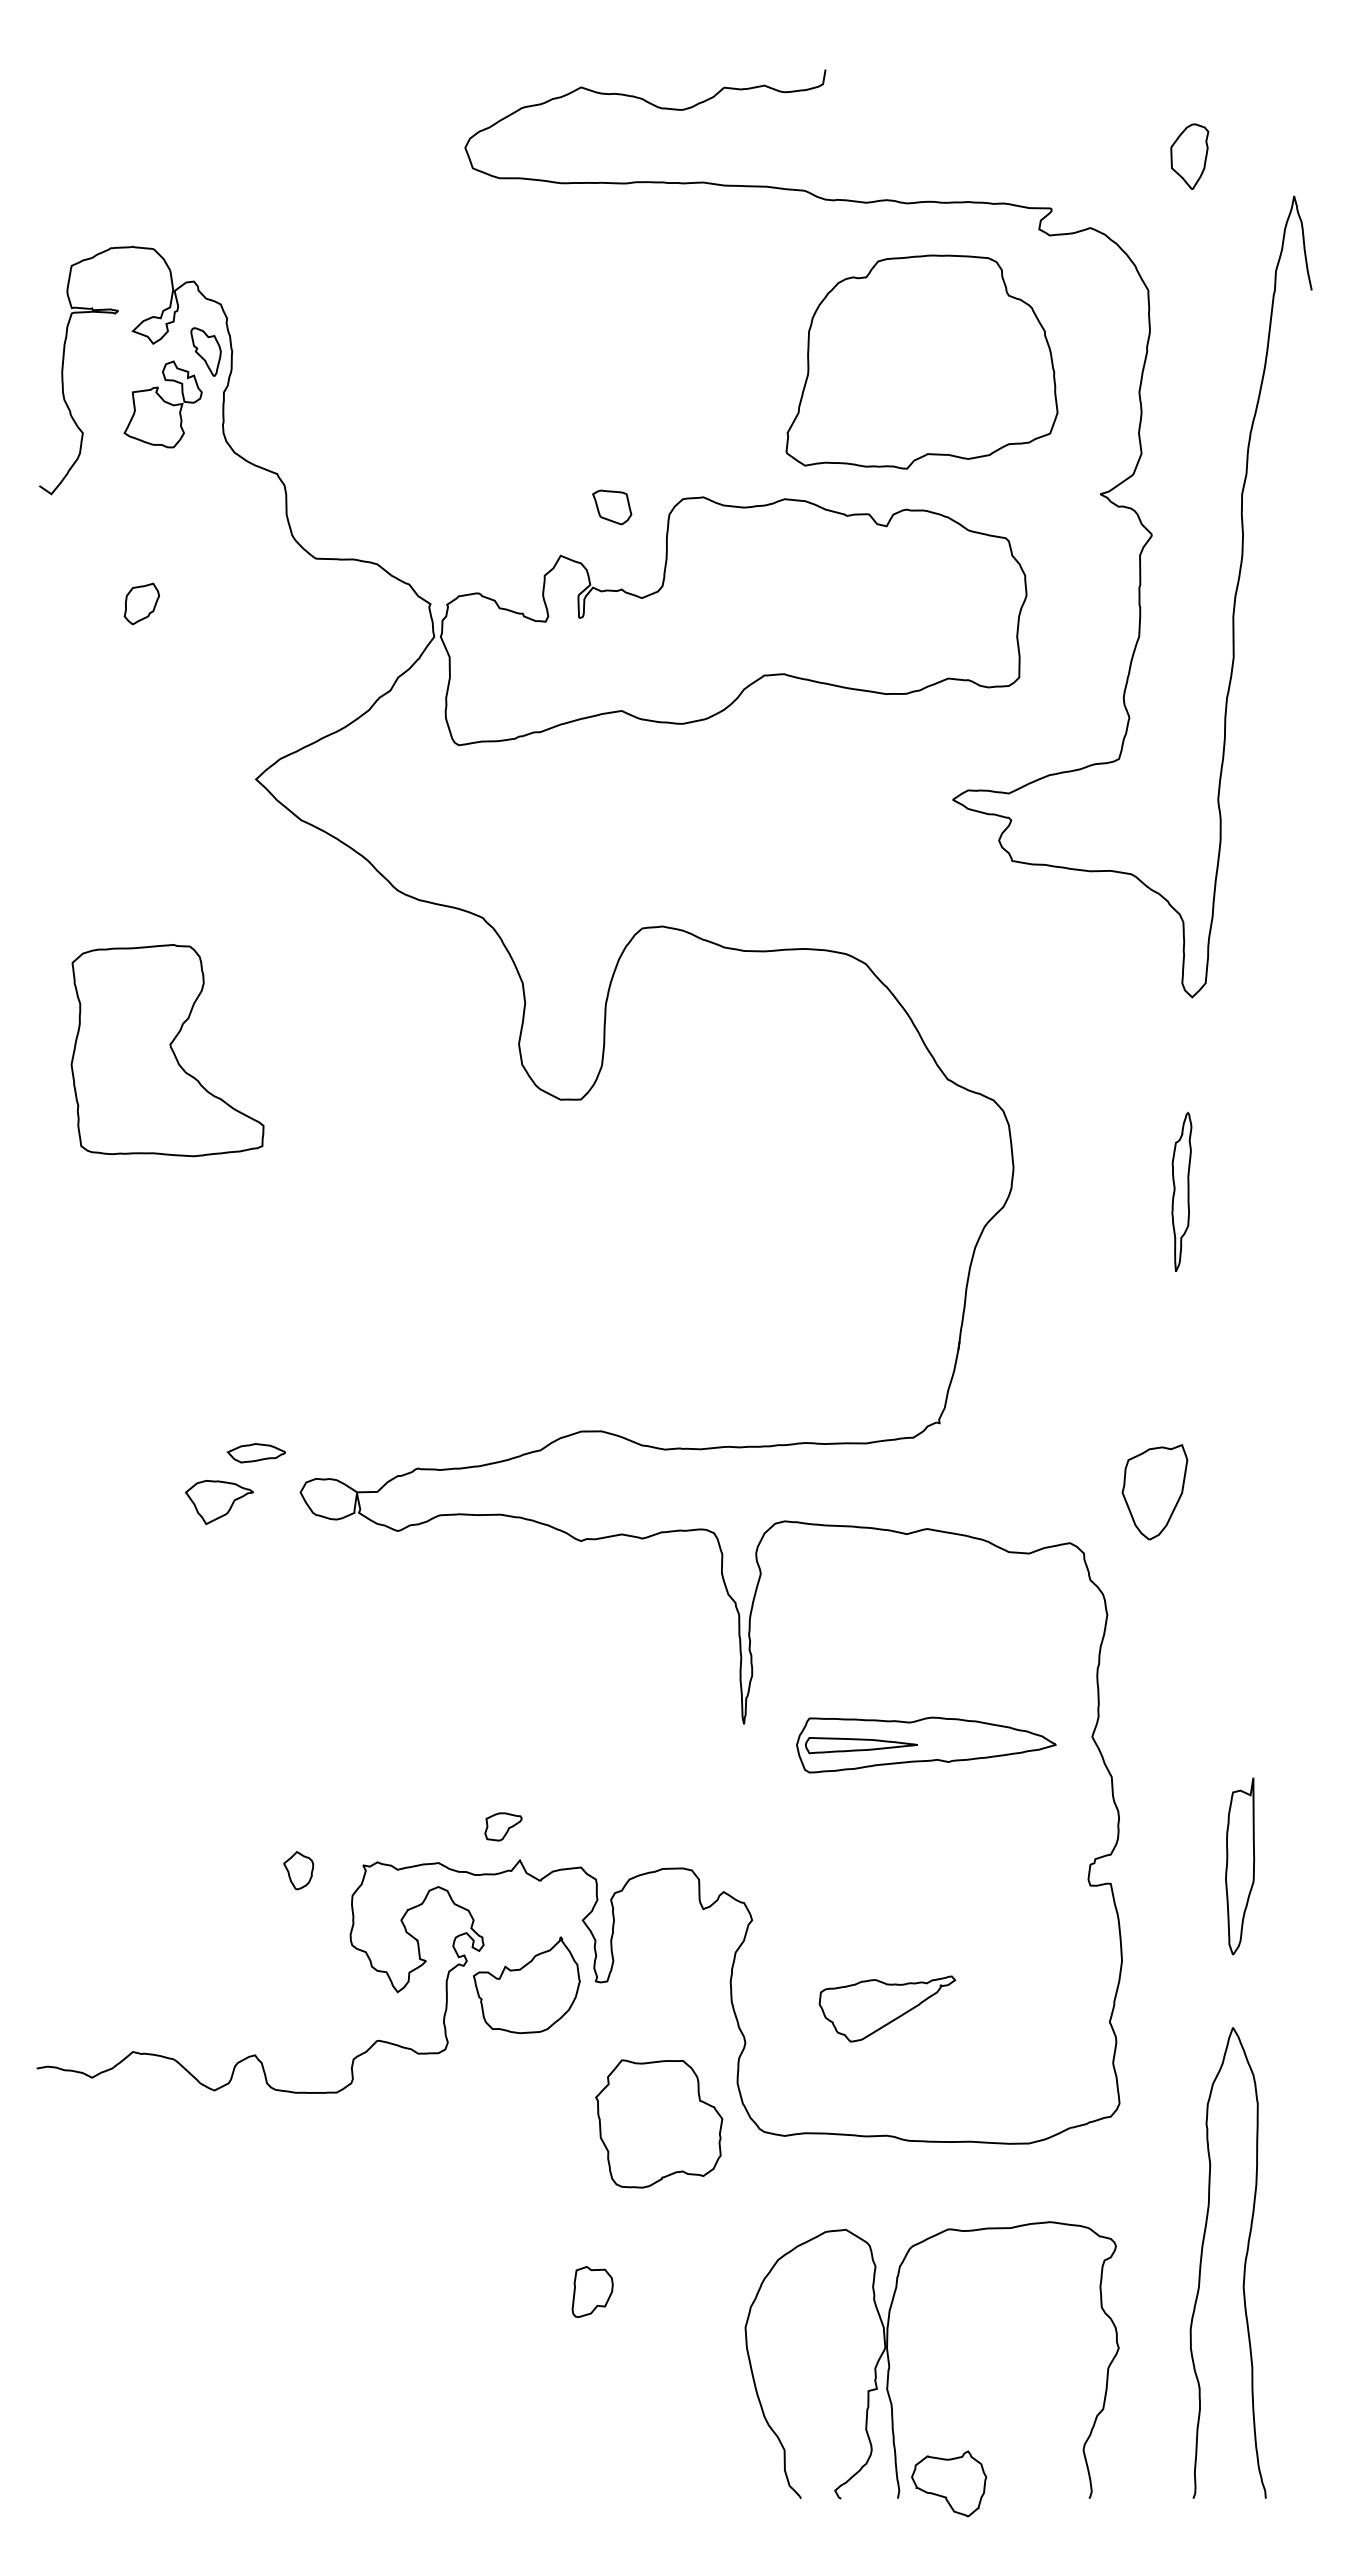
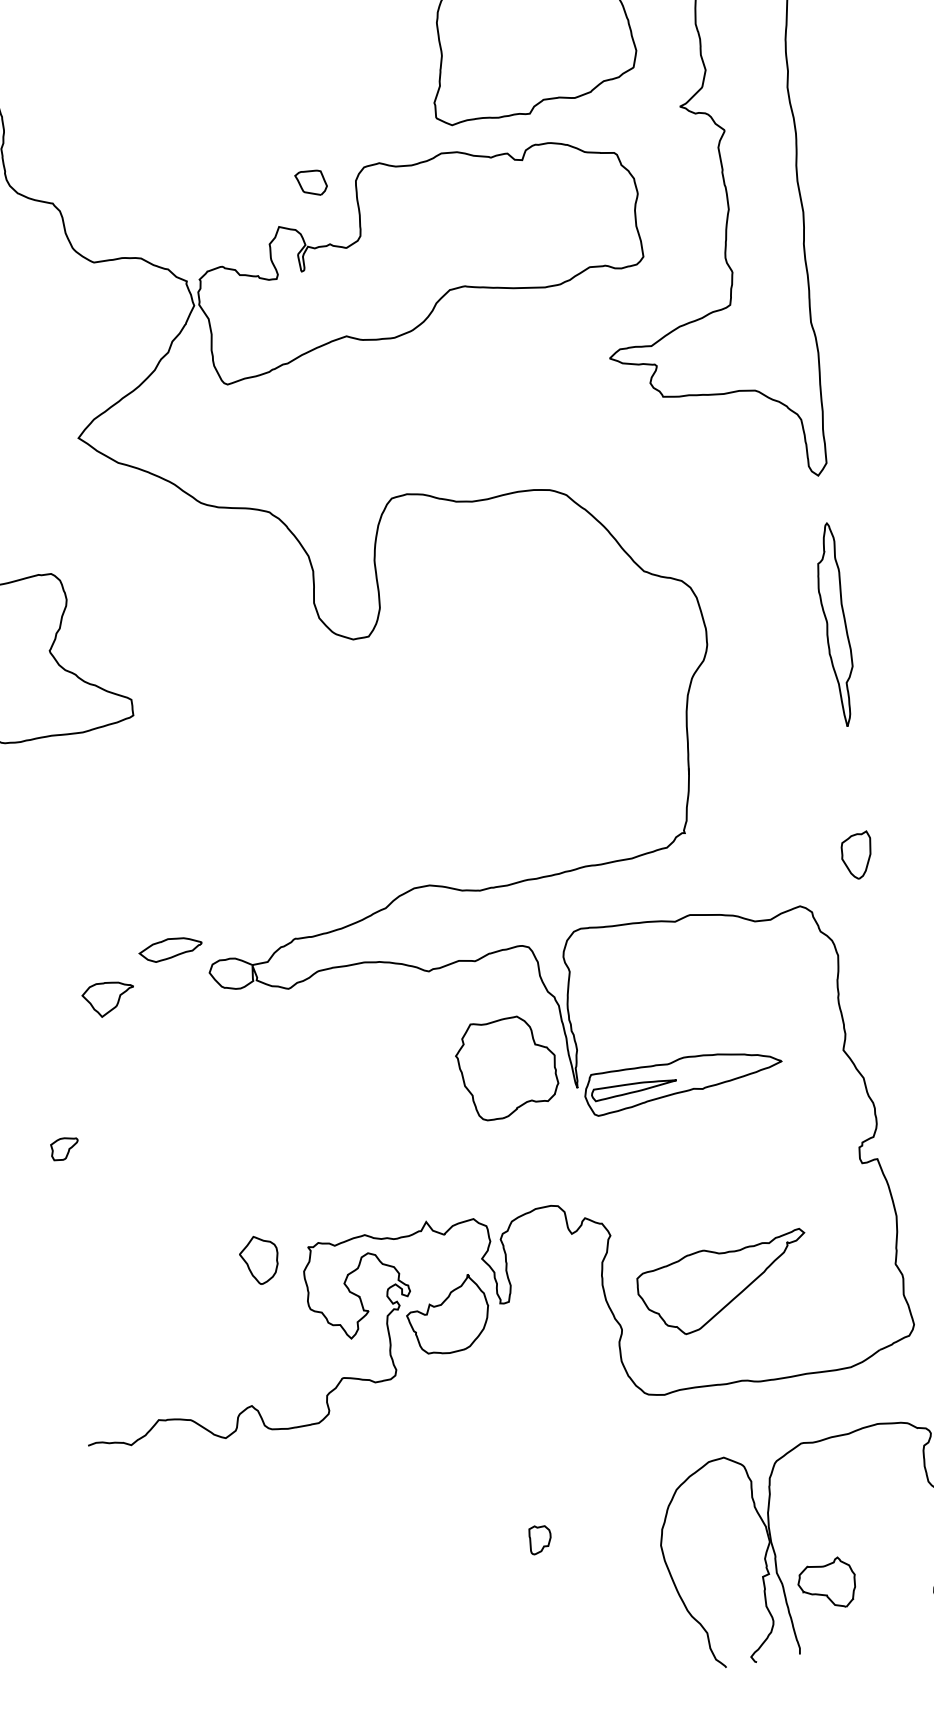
part: (1181, 1191) -> (836, 624), size x1.67
part: (256, 1453) -> (170, 949), size x1.43
part: (1154, 1491) -> (857, 855), size x0.62
part: (219, 1502) -> (109, 998), moved
part: (926, 1744) -> (683, 1078), moved
part: (503, 1826) -> (64, 1148), moved
part: (298, 1870) -> (259, 1259), size x1.67
part: (887, 2008) -> (725, 1284), size x1.67
part: (659, 2123) -> (507, 1067), moved
part: (592, 2291) -> (540, 1539), size x0.71
part: (949, 2483) -> (827, 1584), moved

